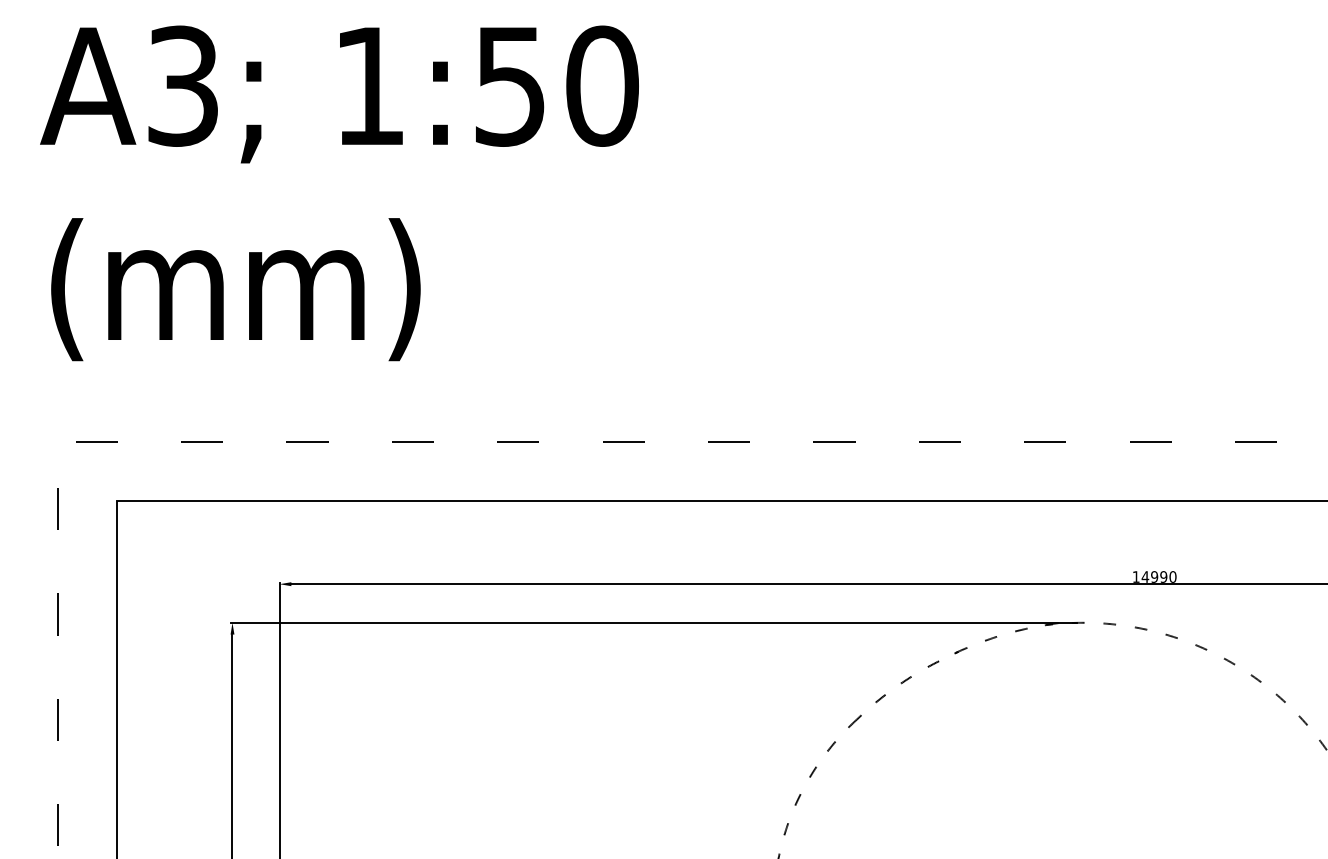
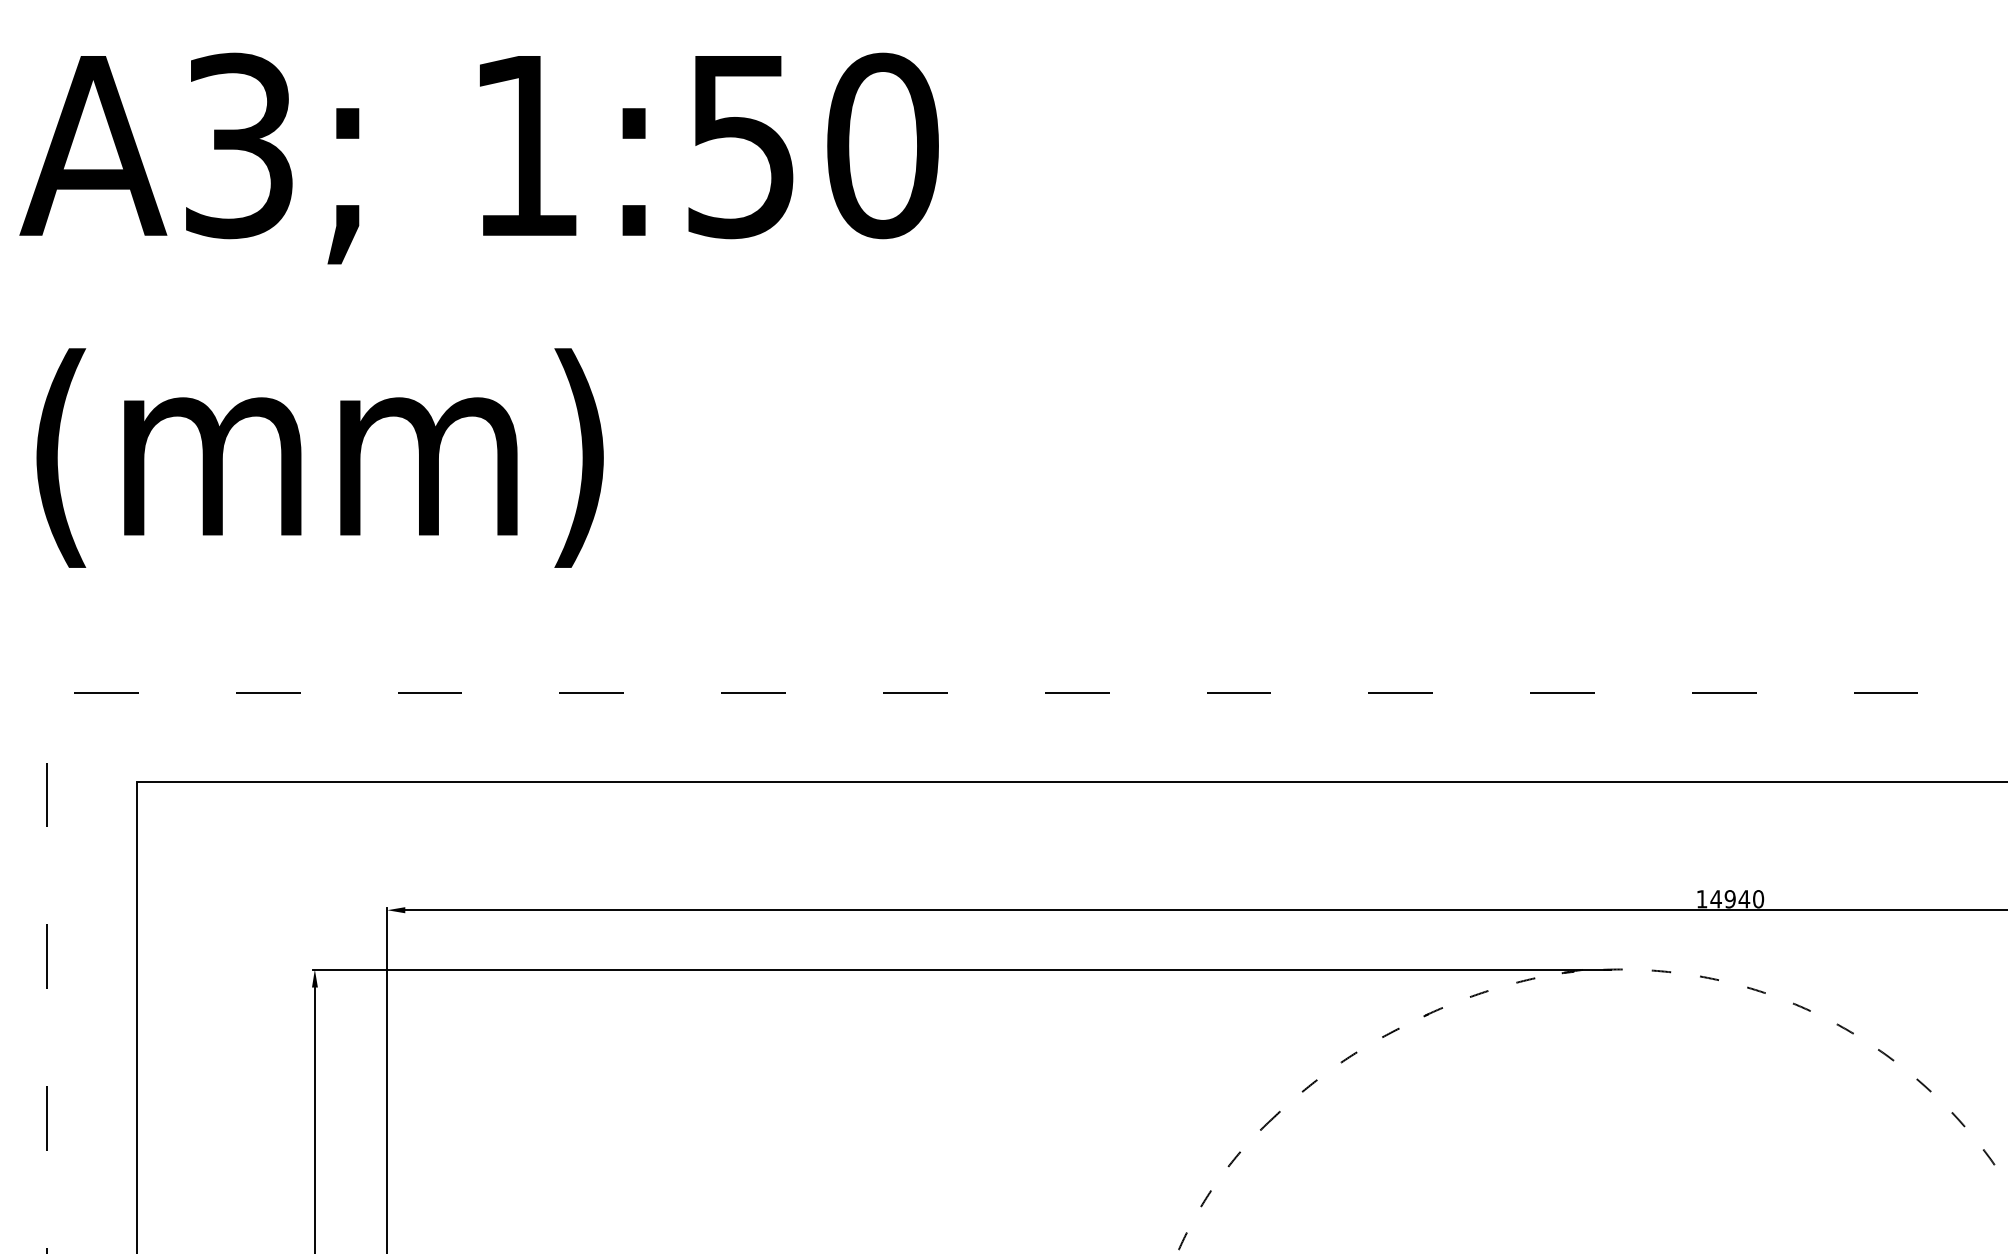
text: (1163, 576) -> (1743, 898), 14990 -> 14940

